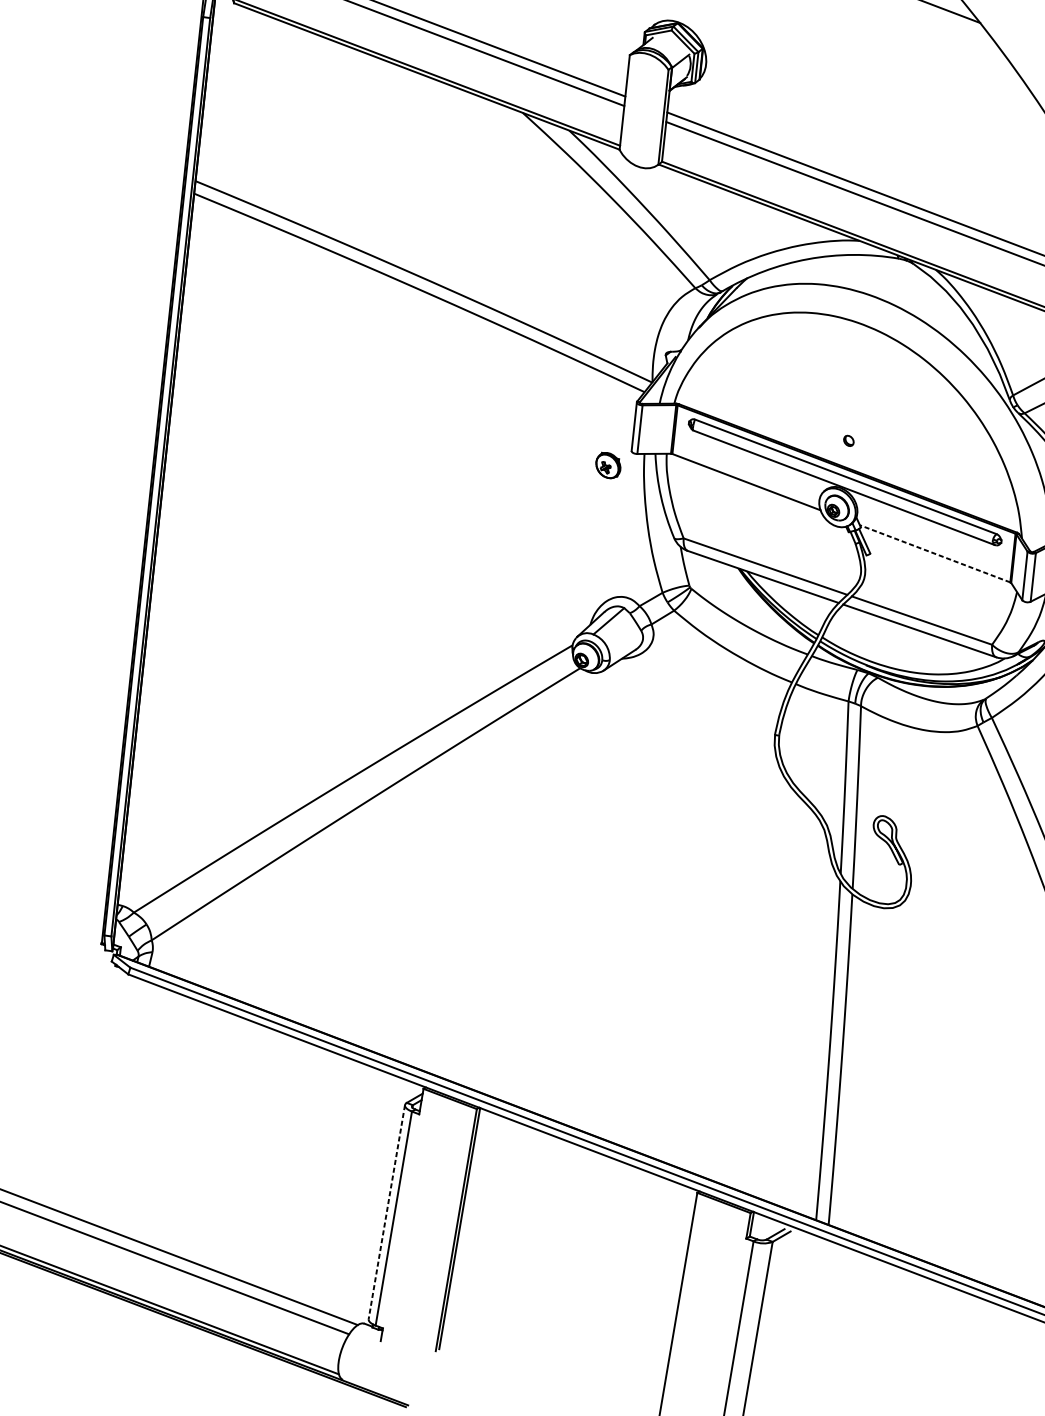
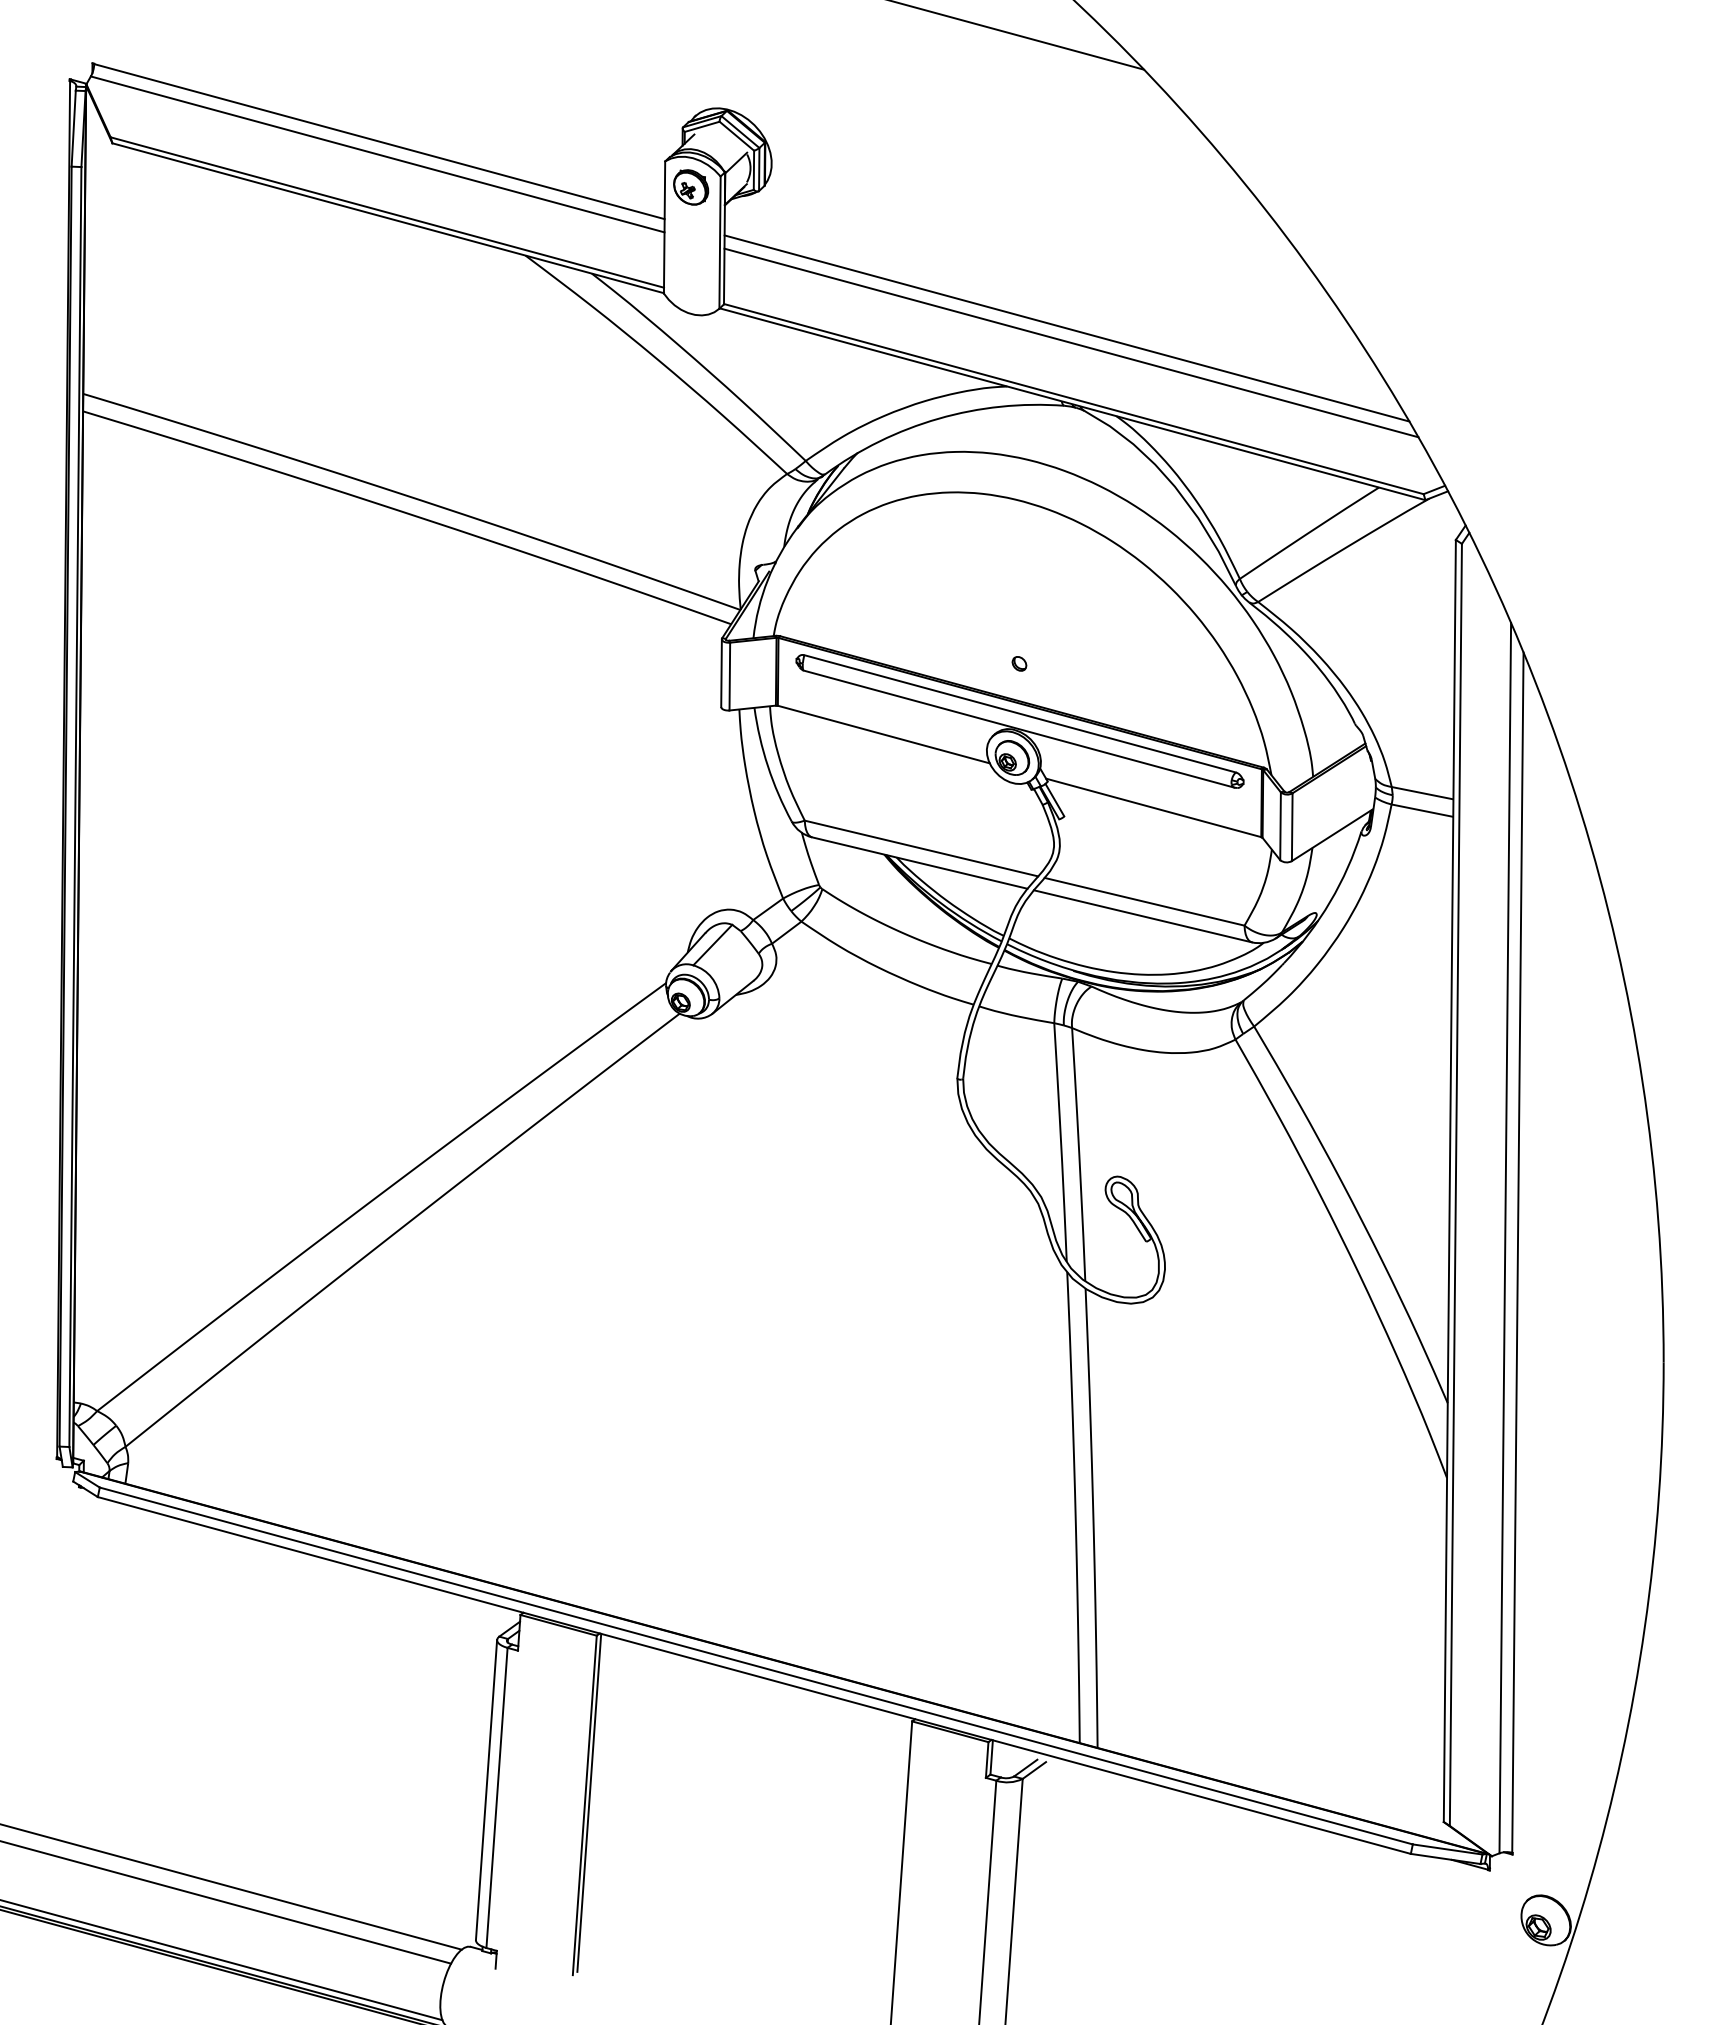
part: (608, 465) -> (691, 187), moved
line: (935, 553) -> (1153, 807), dashed -> solid
line: (386, 1212) -> (486, 1790), dashed -> solid

